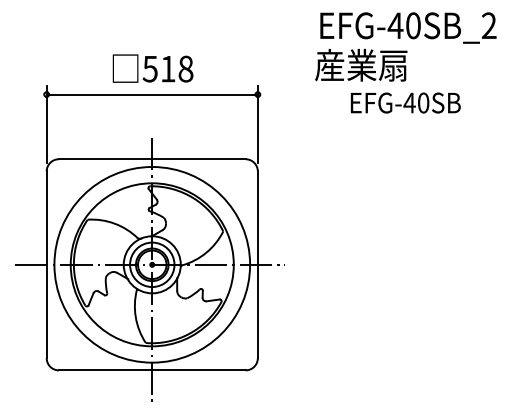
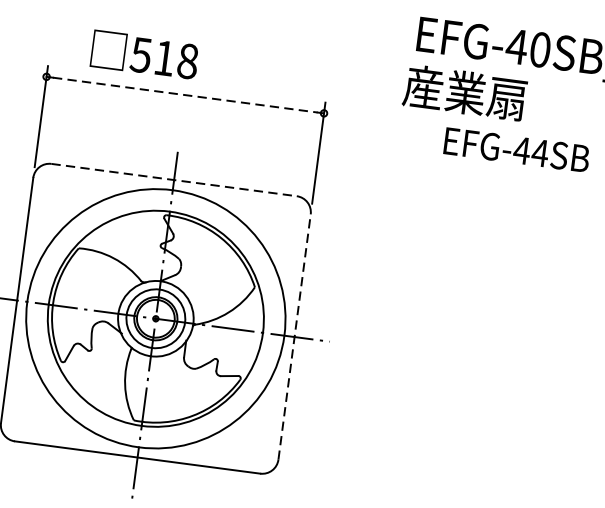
text: (152, 68) -> (144, 54), moved
line: (152, 94) -> (185, 95), solid -> dashed
text: (423, 102) -> (540, 152), EFG-40SB -> EFG-44SB
line: (152, 159) -> (174, 180), solid -> dashed
line: (257, 264) -> (294, 336), solid -> dashed

